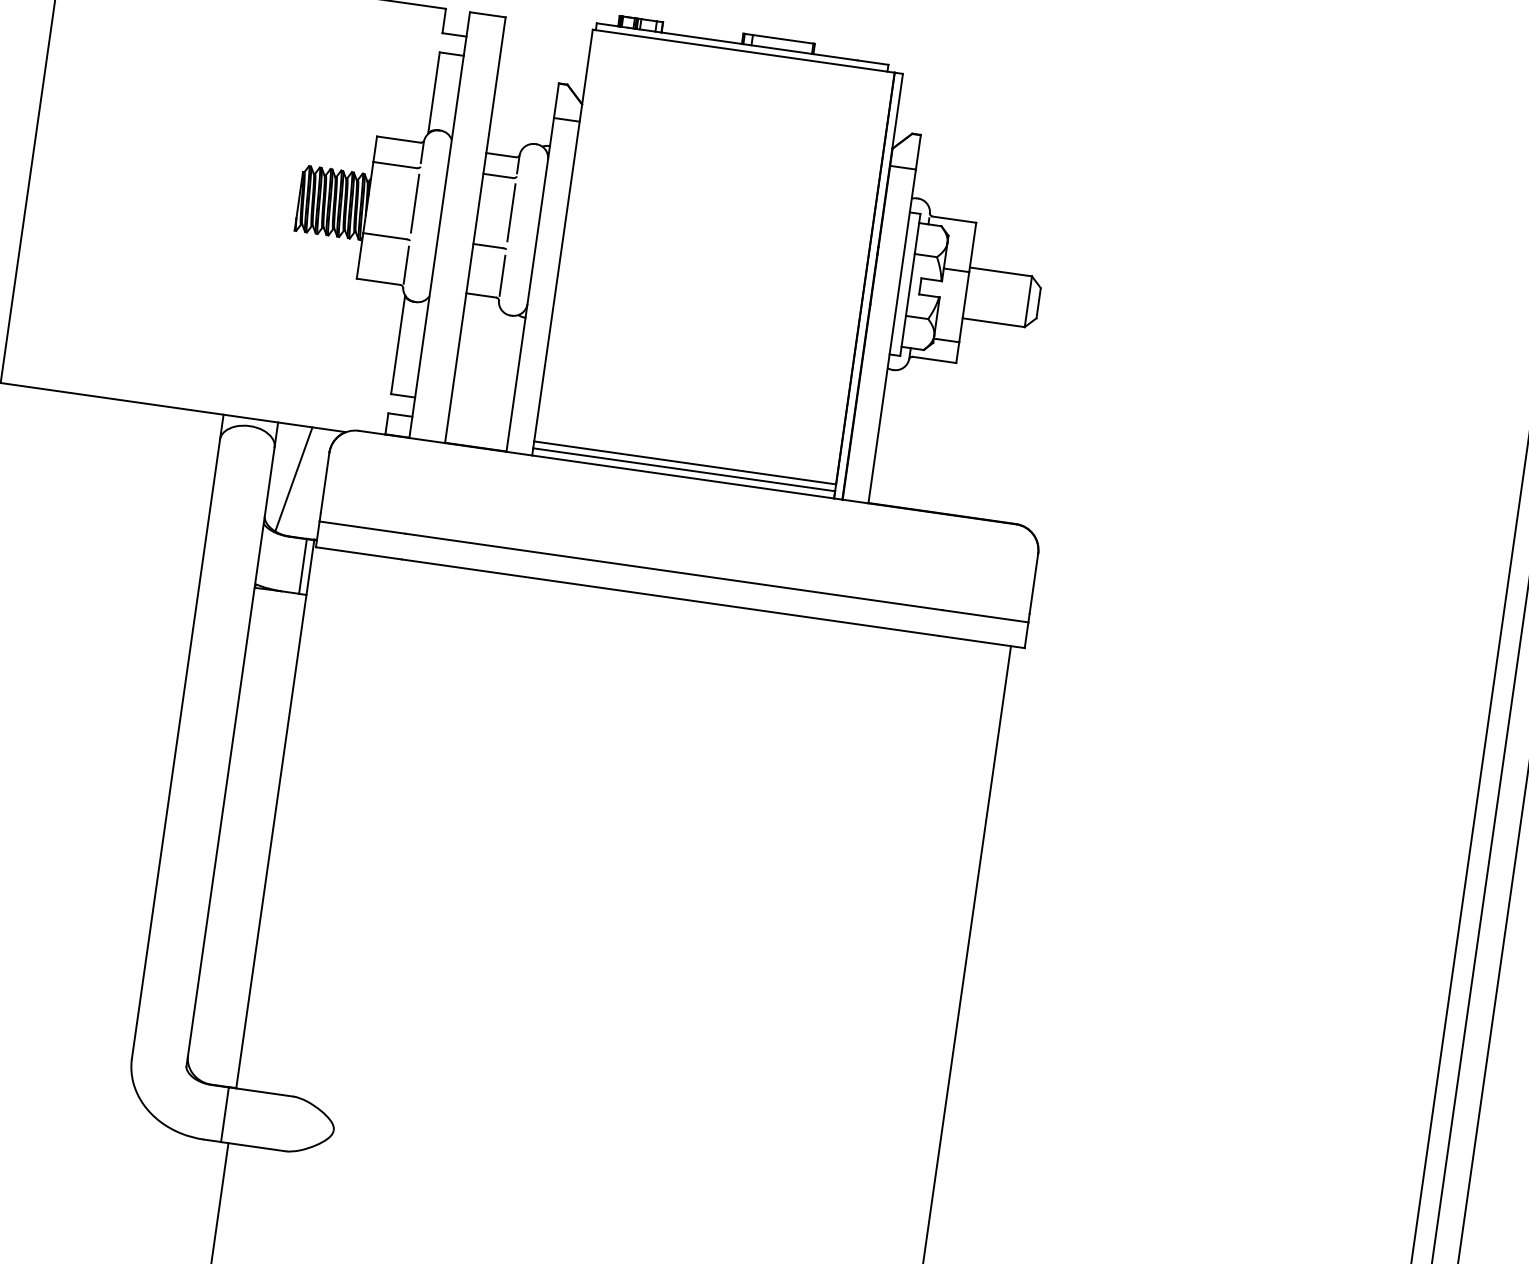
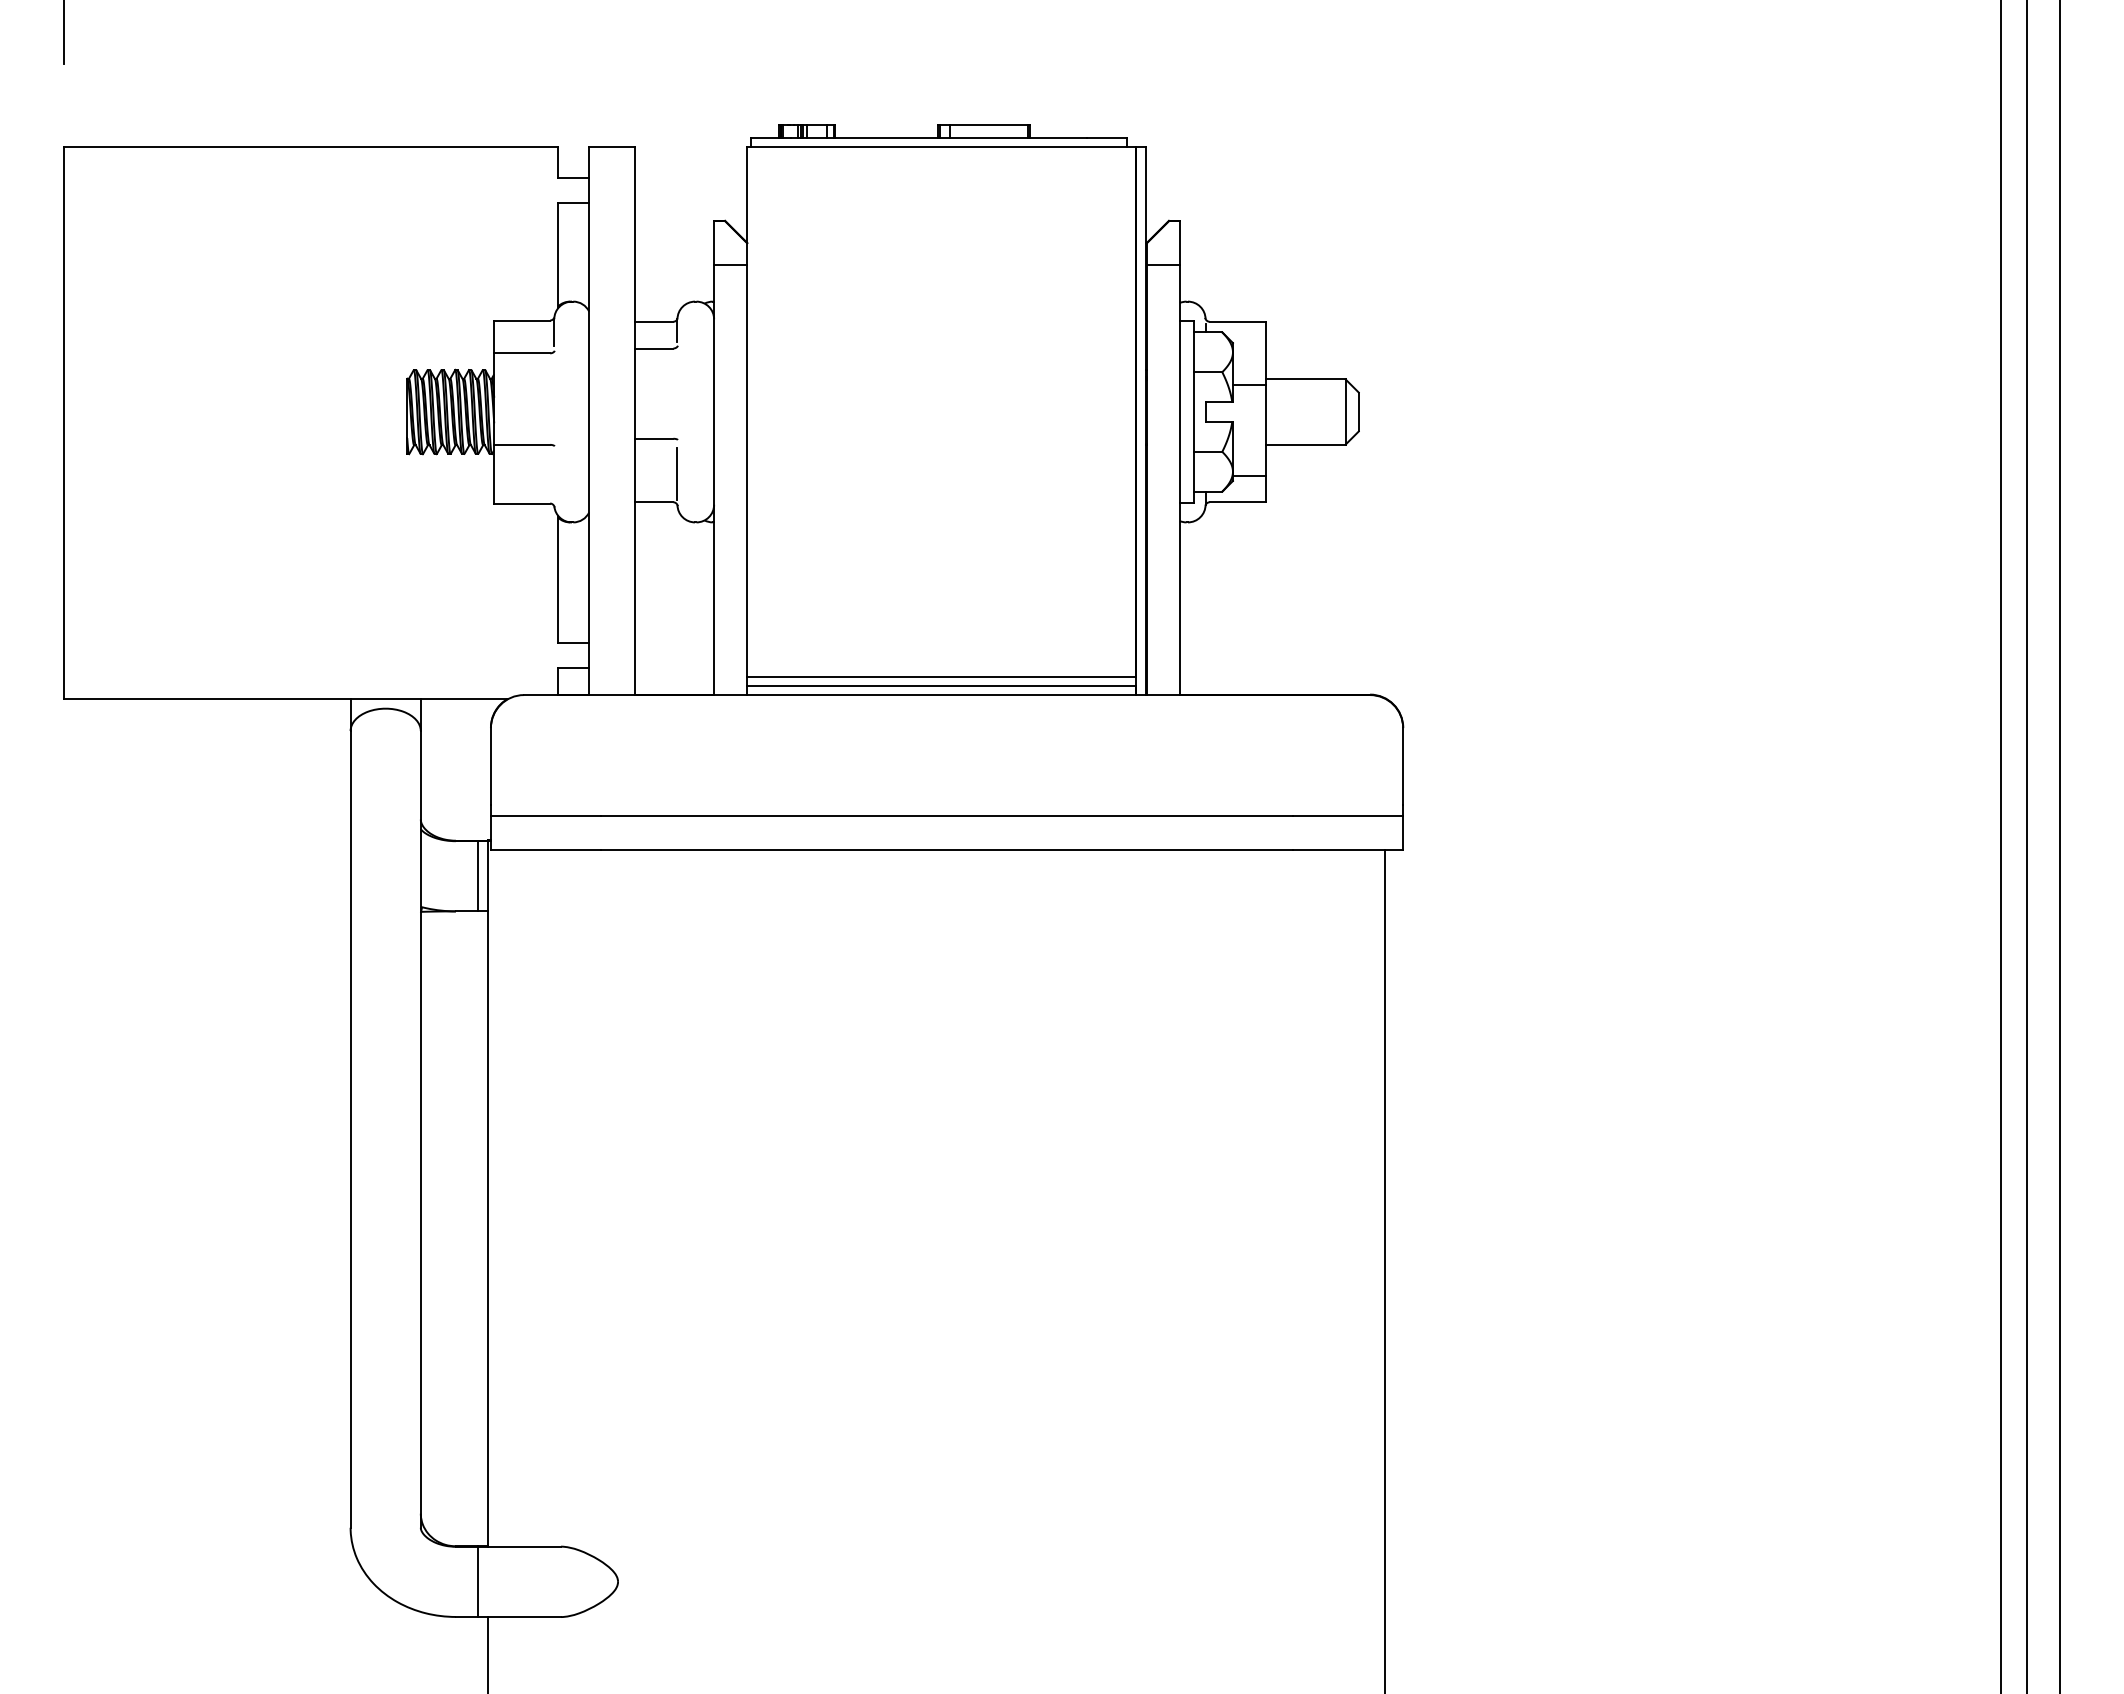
line: (415, 203) -> (554, 398), removed
line: (511, 212) -> (677, 392), removed
line: (406, 265) -> (554, 477), removed
line: (293, 478) -> (450, 767), removed

